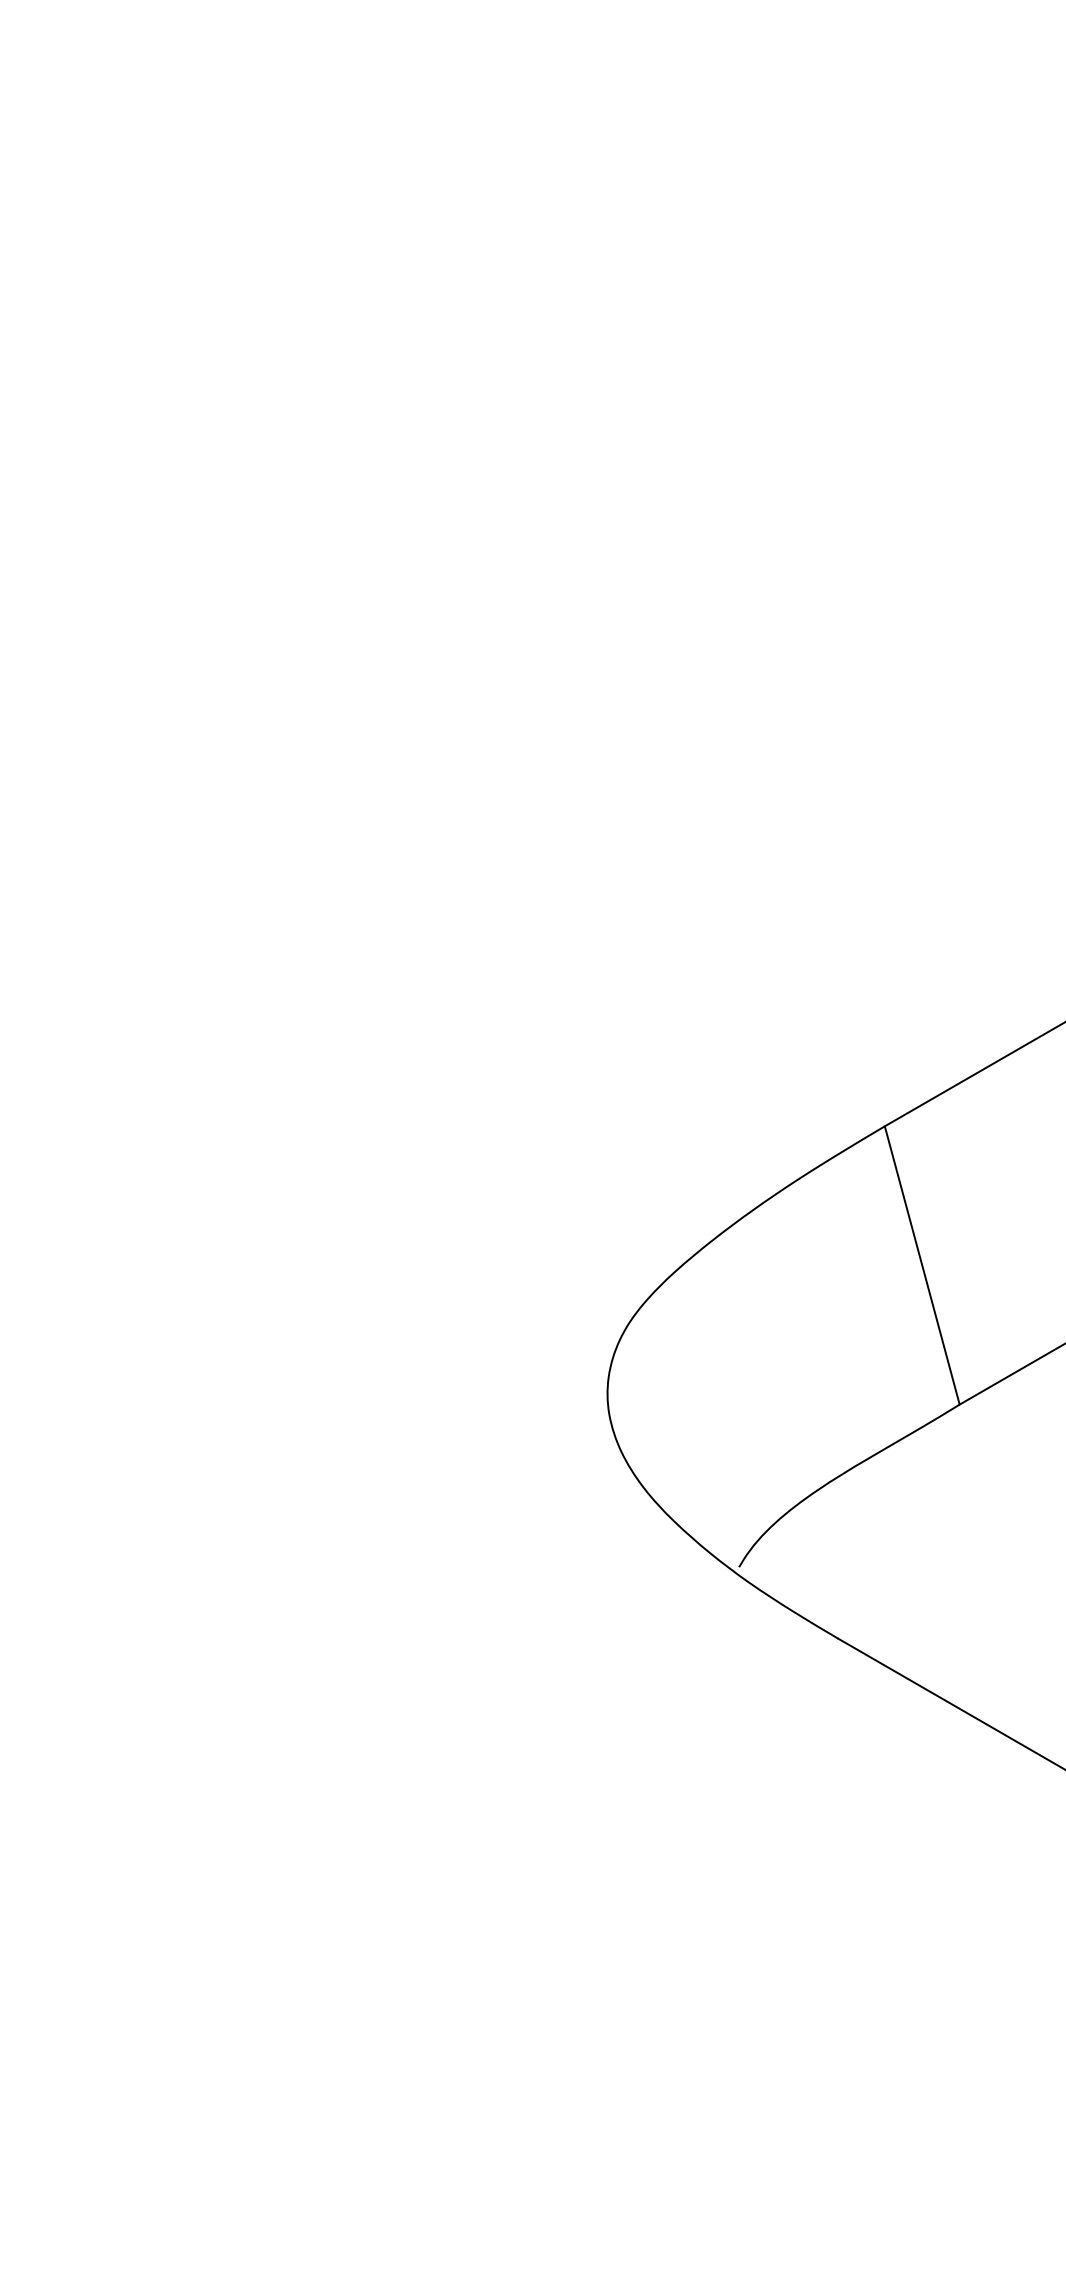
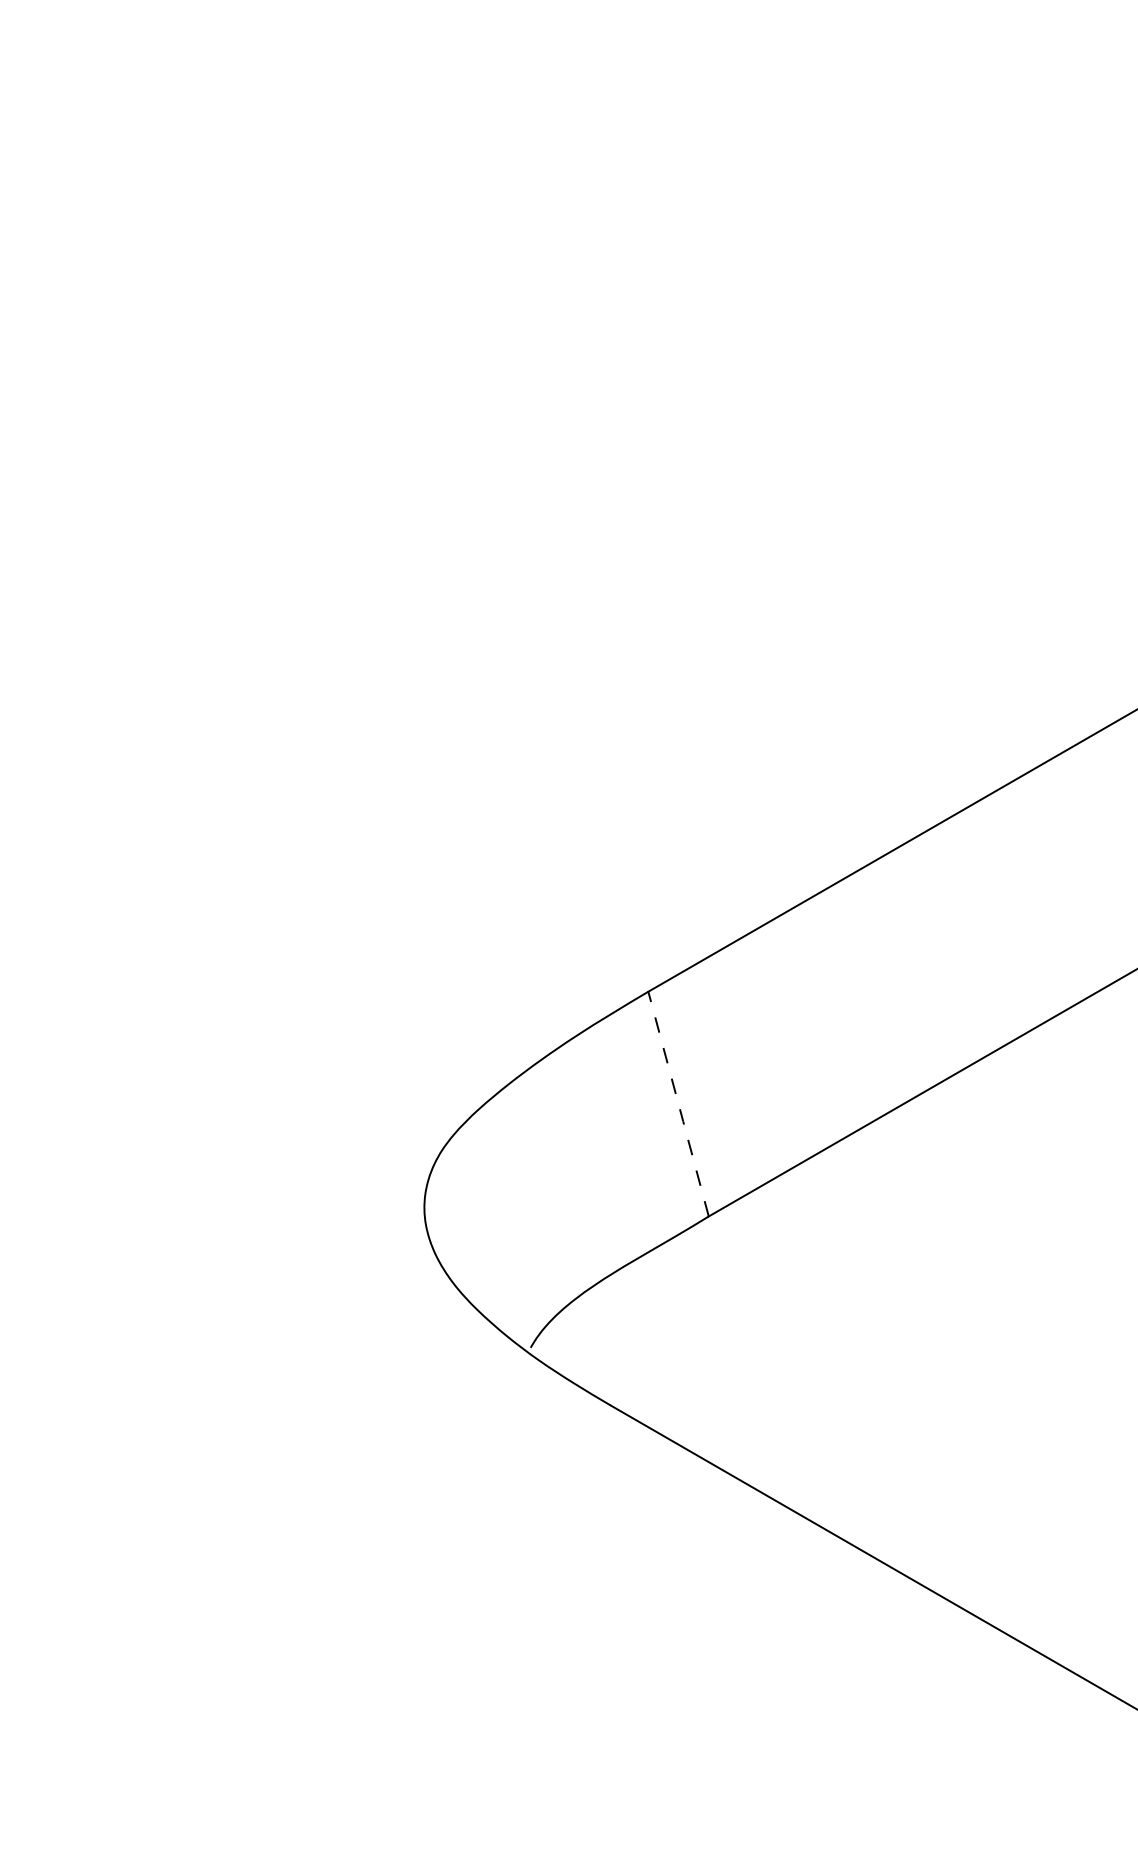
line: (922, 1265) -> (678, 1104), solid -> dashed

